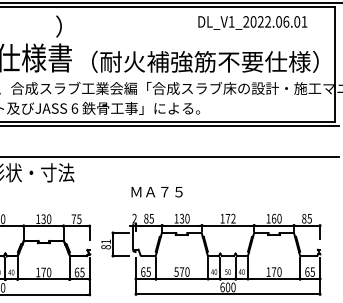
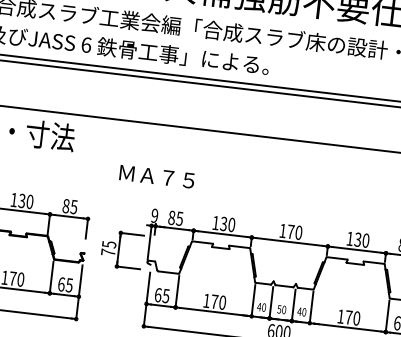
text: (156, 192) -> (156, 177), moved
text: (134, 218) -> (154, 215), 2 -> 9
text: (233, 218) -> (298, 232), 172 -> 170
text: (273, 218) -> (357, 239), 160 -> 130
text: (73, 219) -> (65, 206), 75 -> 85
text: (105, 244) -> (107, 248), 81 -> 75
text: (176, 271) -> (206, 299), 570 -> 170

